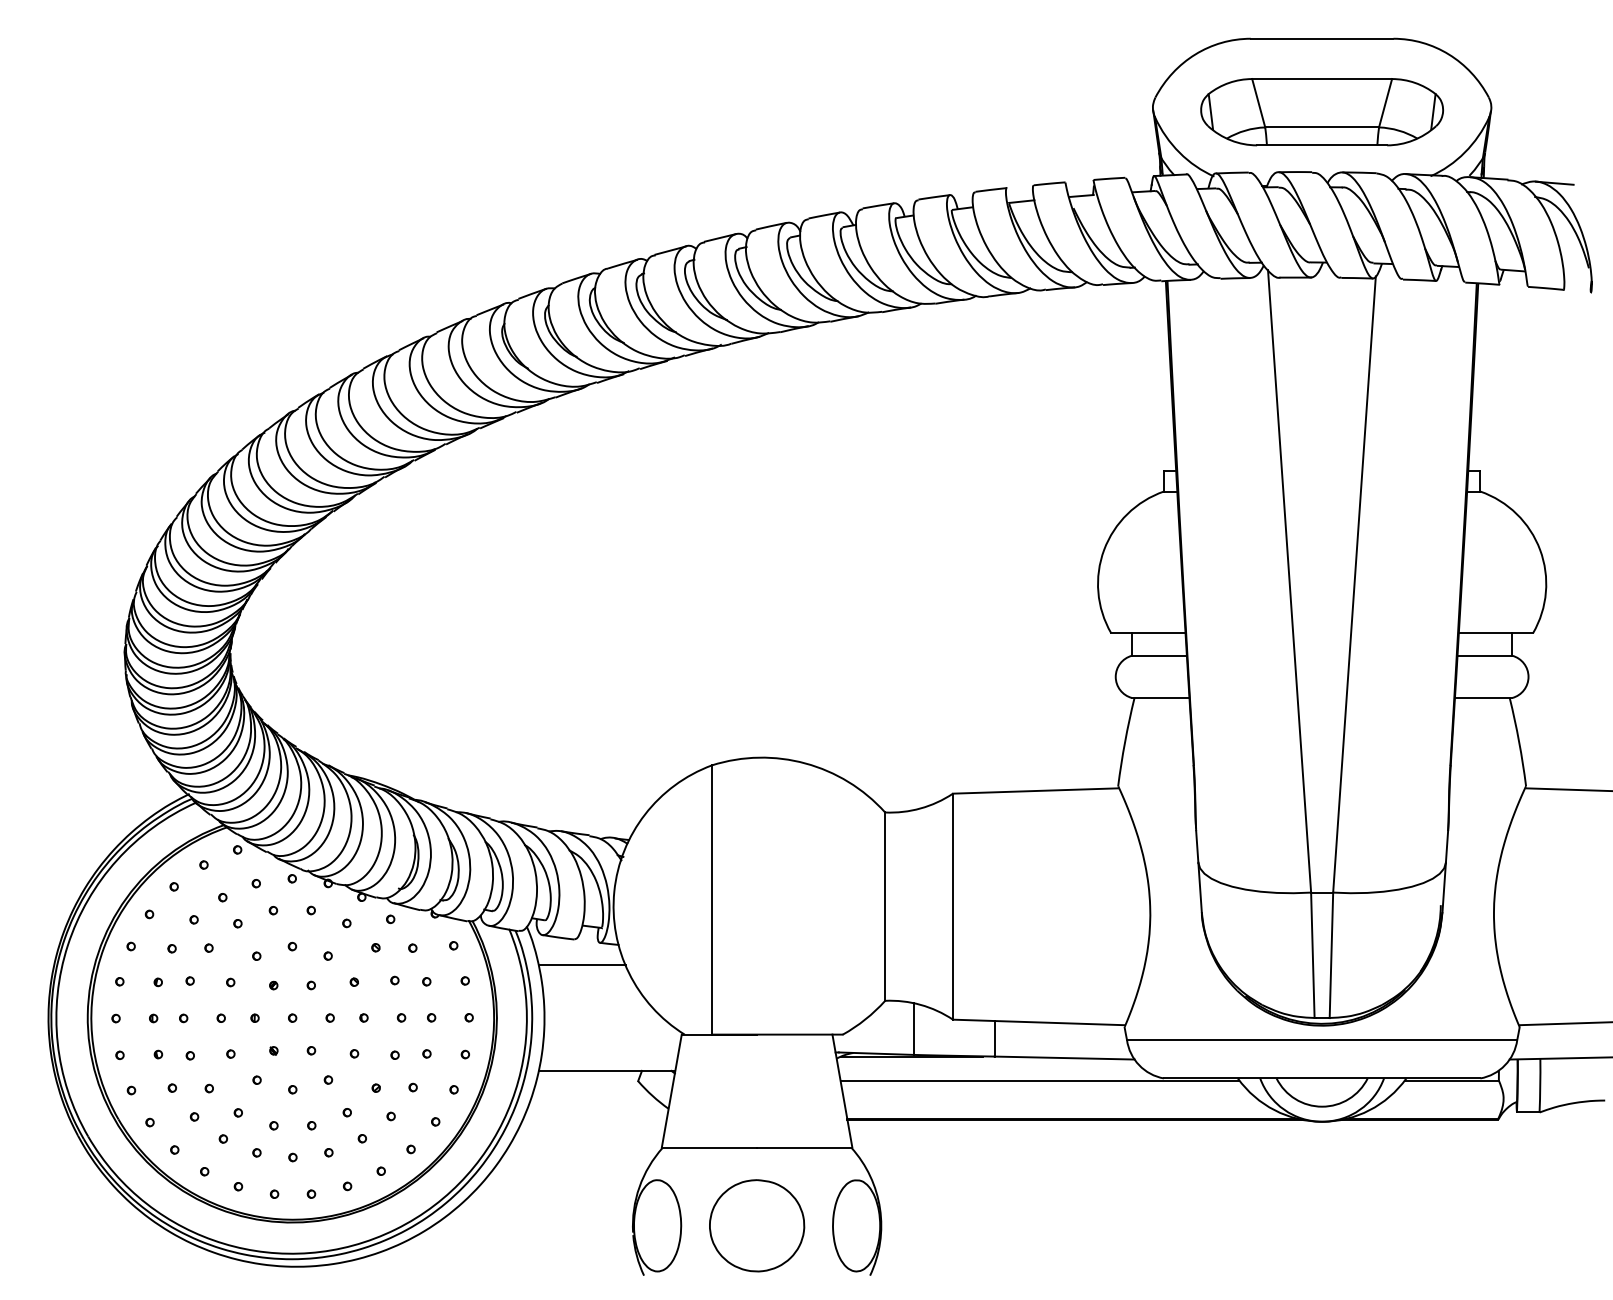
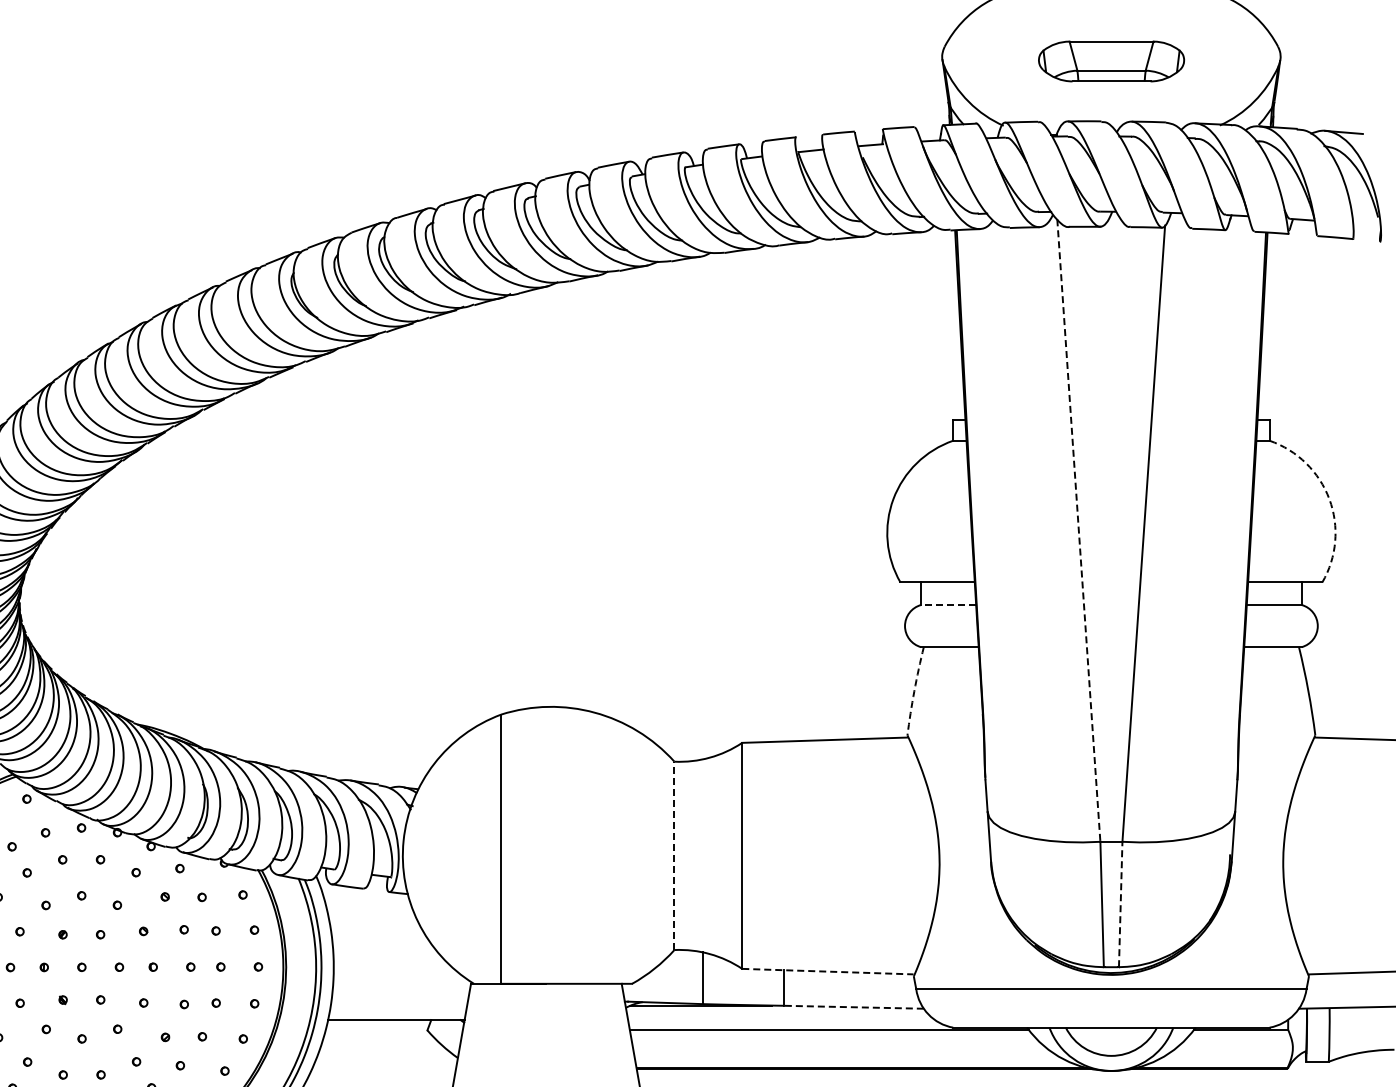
part: (1322, 112) -> (1111, 61), size x0.6
arc: (1540, 549) -> (1329, 498), solid -> dashed
line: (1289, 581) -> (1078, 530), solid -> dashed
line: (1158, 655) -> (947, 604), solid -> dashed
arc: (1125, 741) -> (914, 690), solid -> dashed
line: (885, 906) -> (674, 855), solid -> dashed
line: (1331, 955) -> (1120, 904), solid -> dashed
line: (581, 965) -> (370, 914), removed
line: (1038, 1022) -> (827, 971), solid -> dashed
line: (1064, 1058) -> (853, 1007), solid -> dashed

